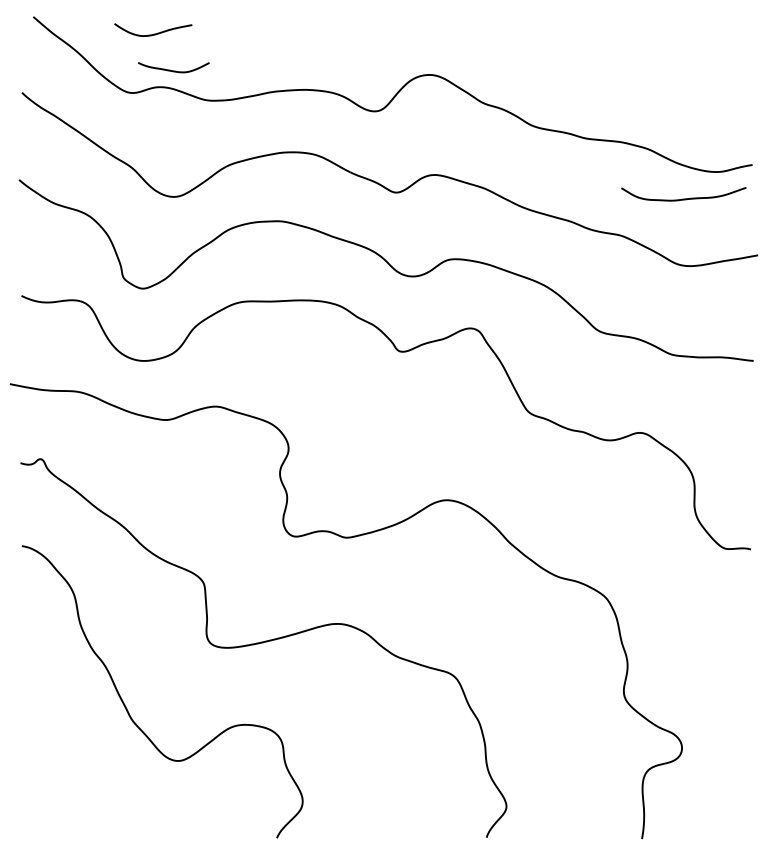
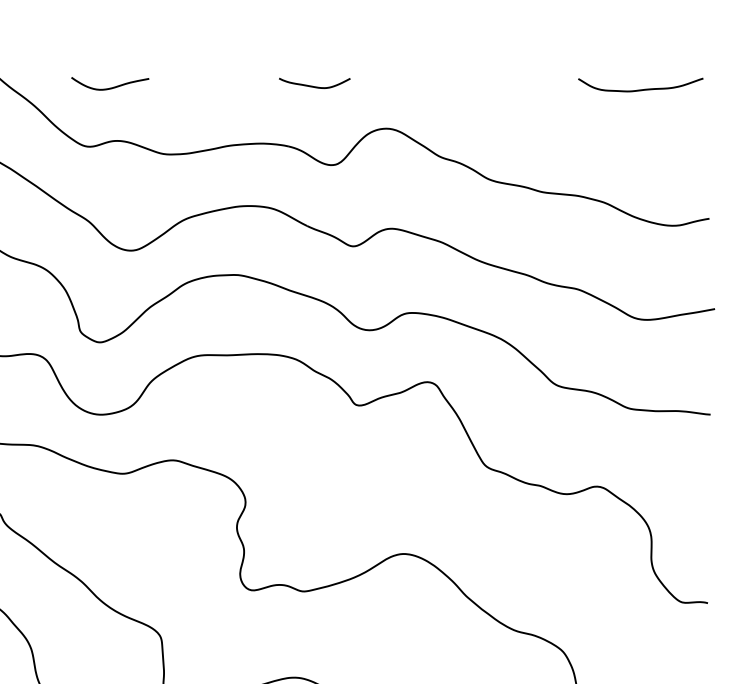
curve: (173, 70) -> (314, 86), moved
curve: (683, 198) -> (640, 89), moved

